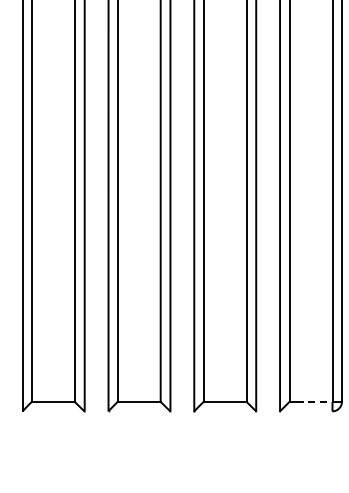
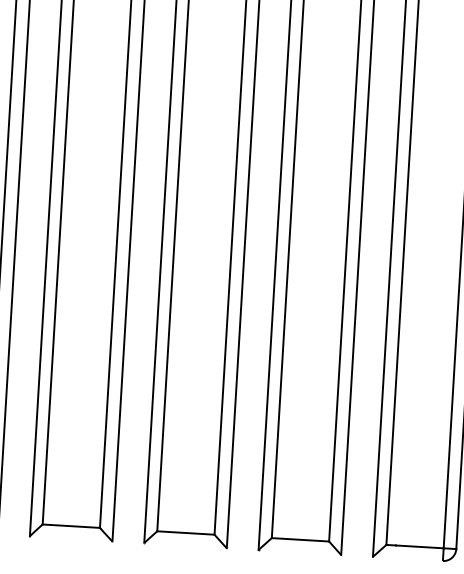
line: (314, 401) -> (419, 546), dashed -> solid

